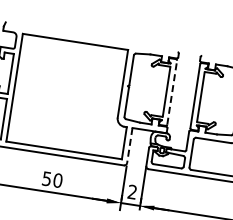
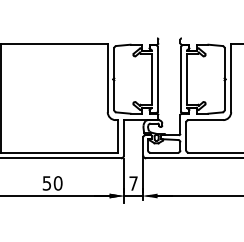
line: (172, 91) -> (157, 78), dashed -> solid
line: (129, 145) -> (123, 137), dashed -> solid
text: (132, 192) -> (133, 183), 2 -> 7

